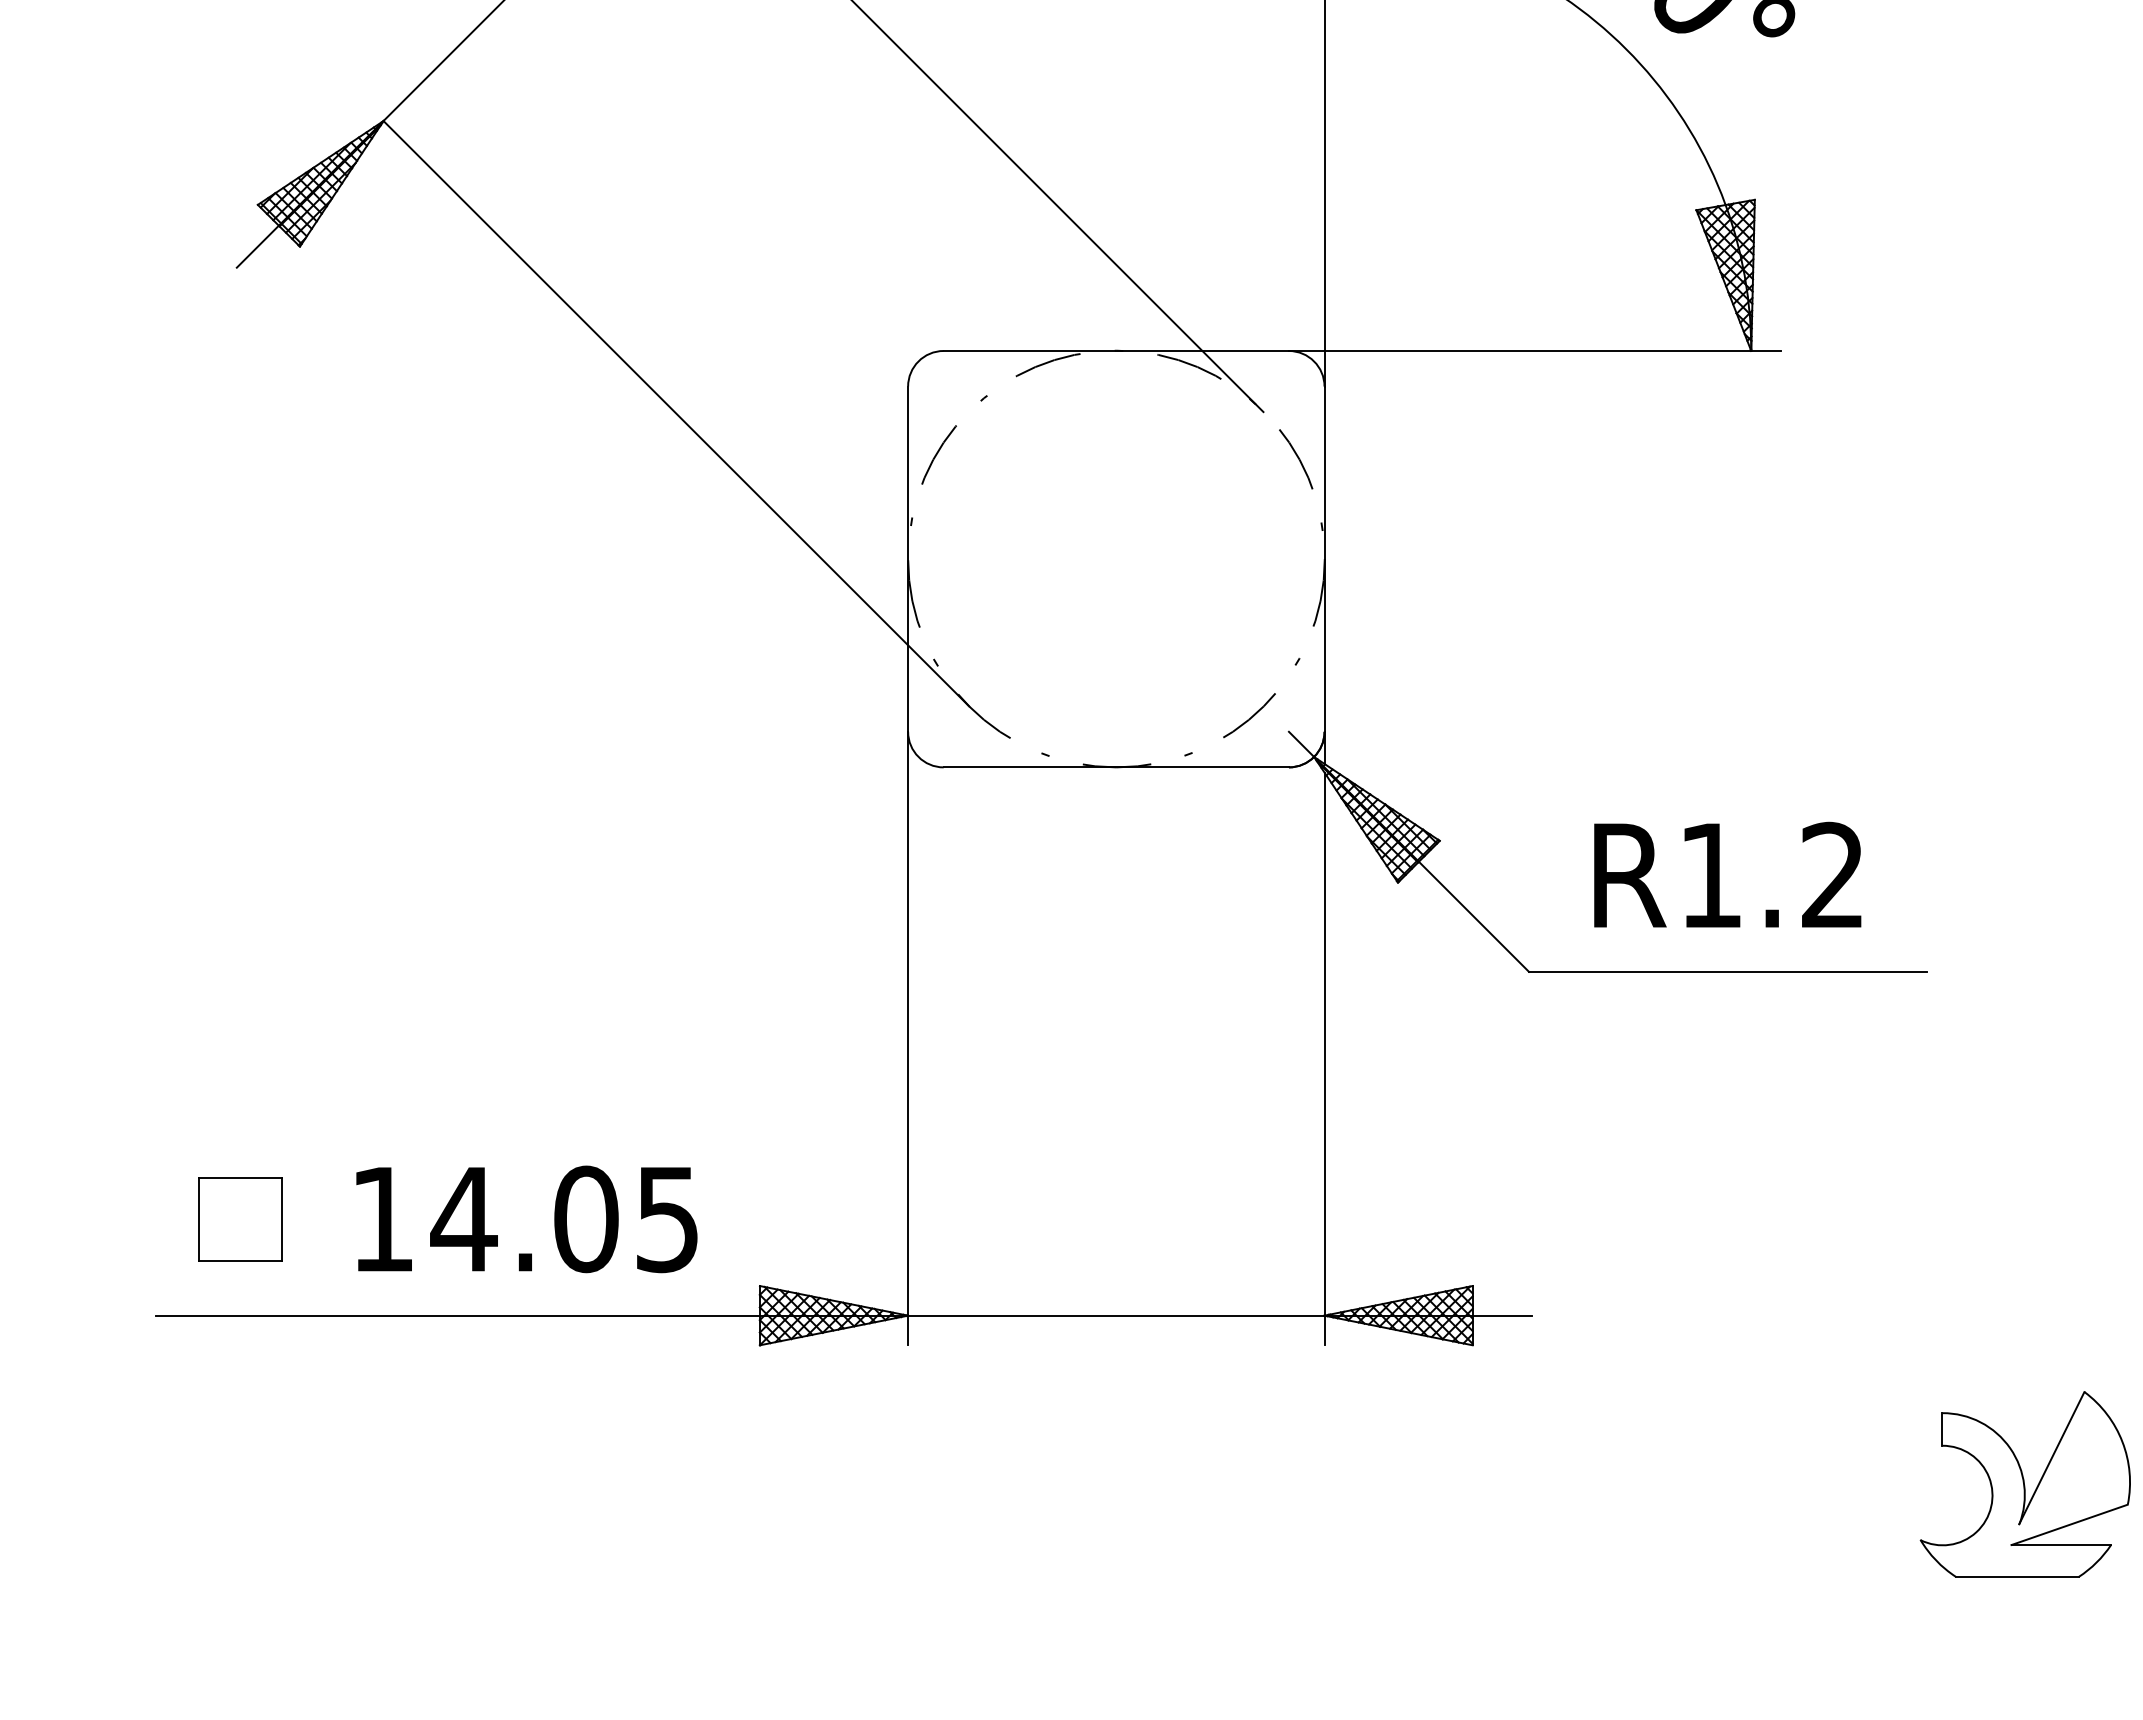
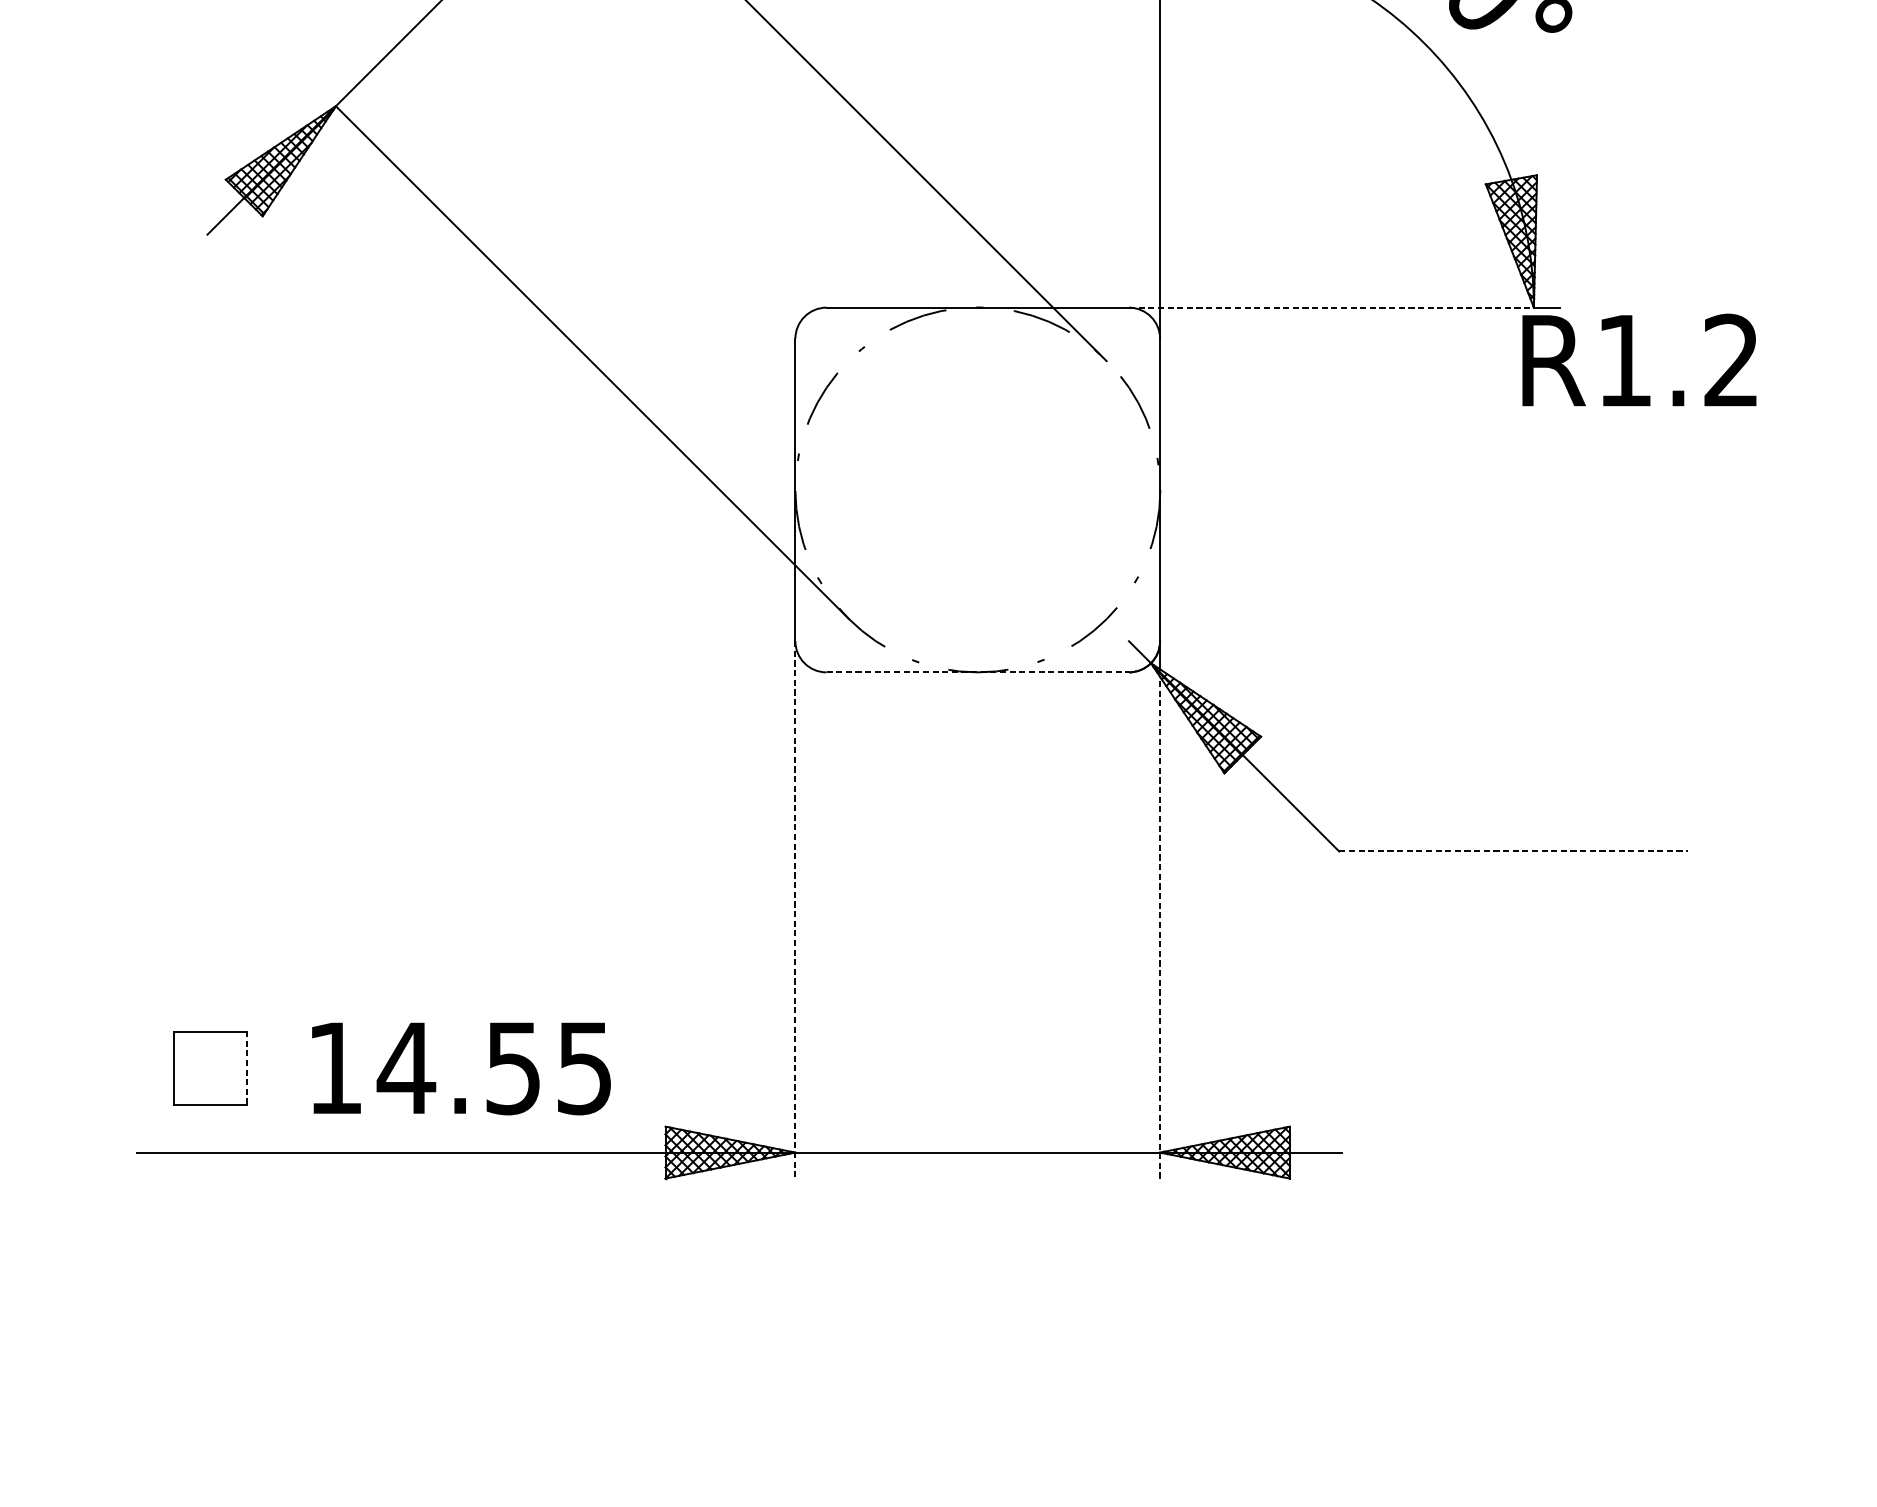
line: (1520, 351) -> (1331, 308), solid -> dashed
line: (1116, 767) -> (977, 672), solid -> dashed
text: (1727, 874) -> (1639, 359), moved
line: (1727, 971) -> (1513, 851), solid -> dashed
line: (908, 1038) -> (795, 909), solid -> dashed
line: (1324, 1058) -> (1160, 927), solid -> dashed
line: (281, 1218) -> (246, 1067), solid -> dashed
text: (586, 1219) -> (513, 1068), 14.05 -> 14.55
part: (2024, 1484) -> (1773, 1300), removed

